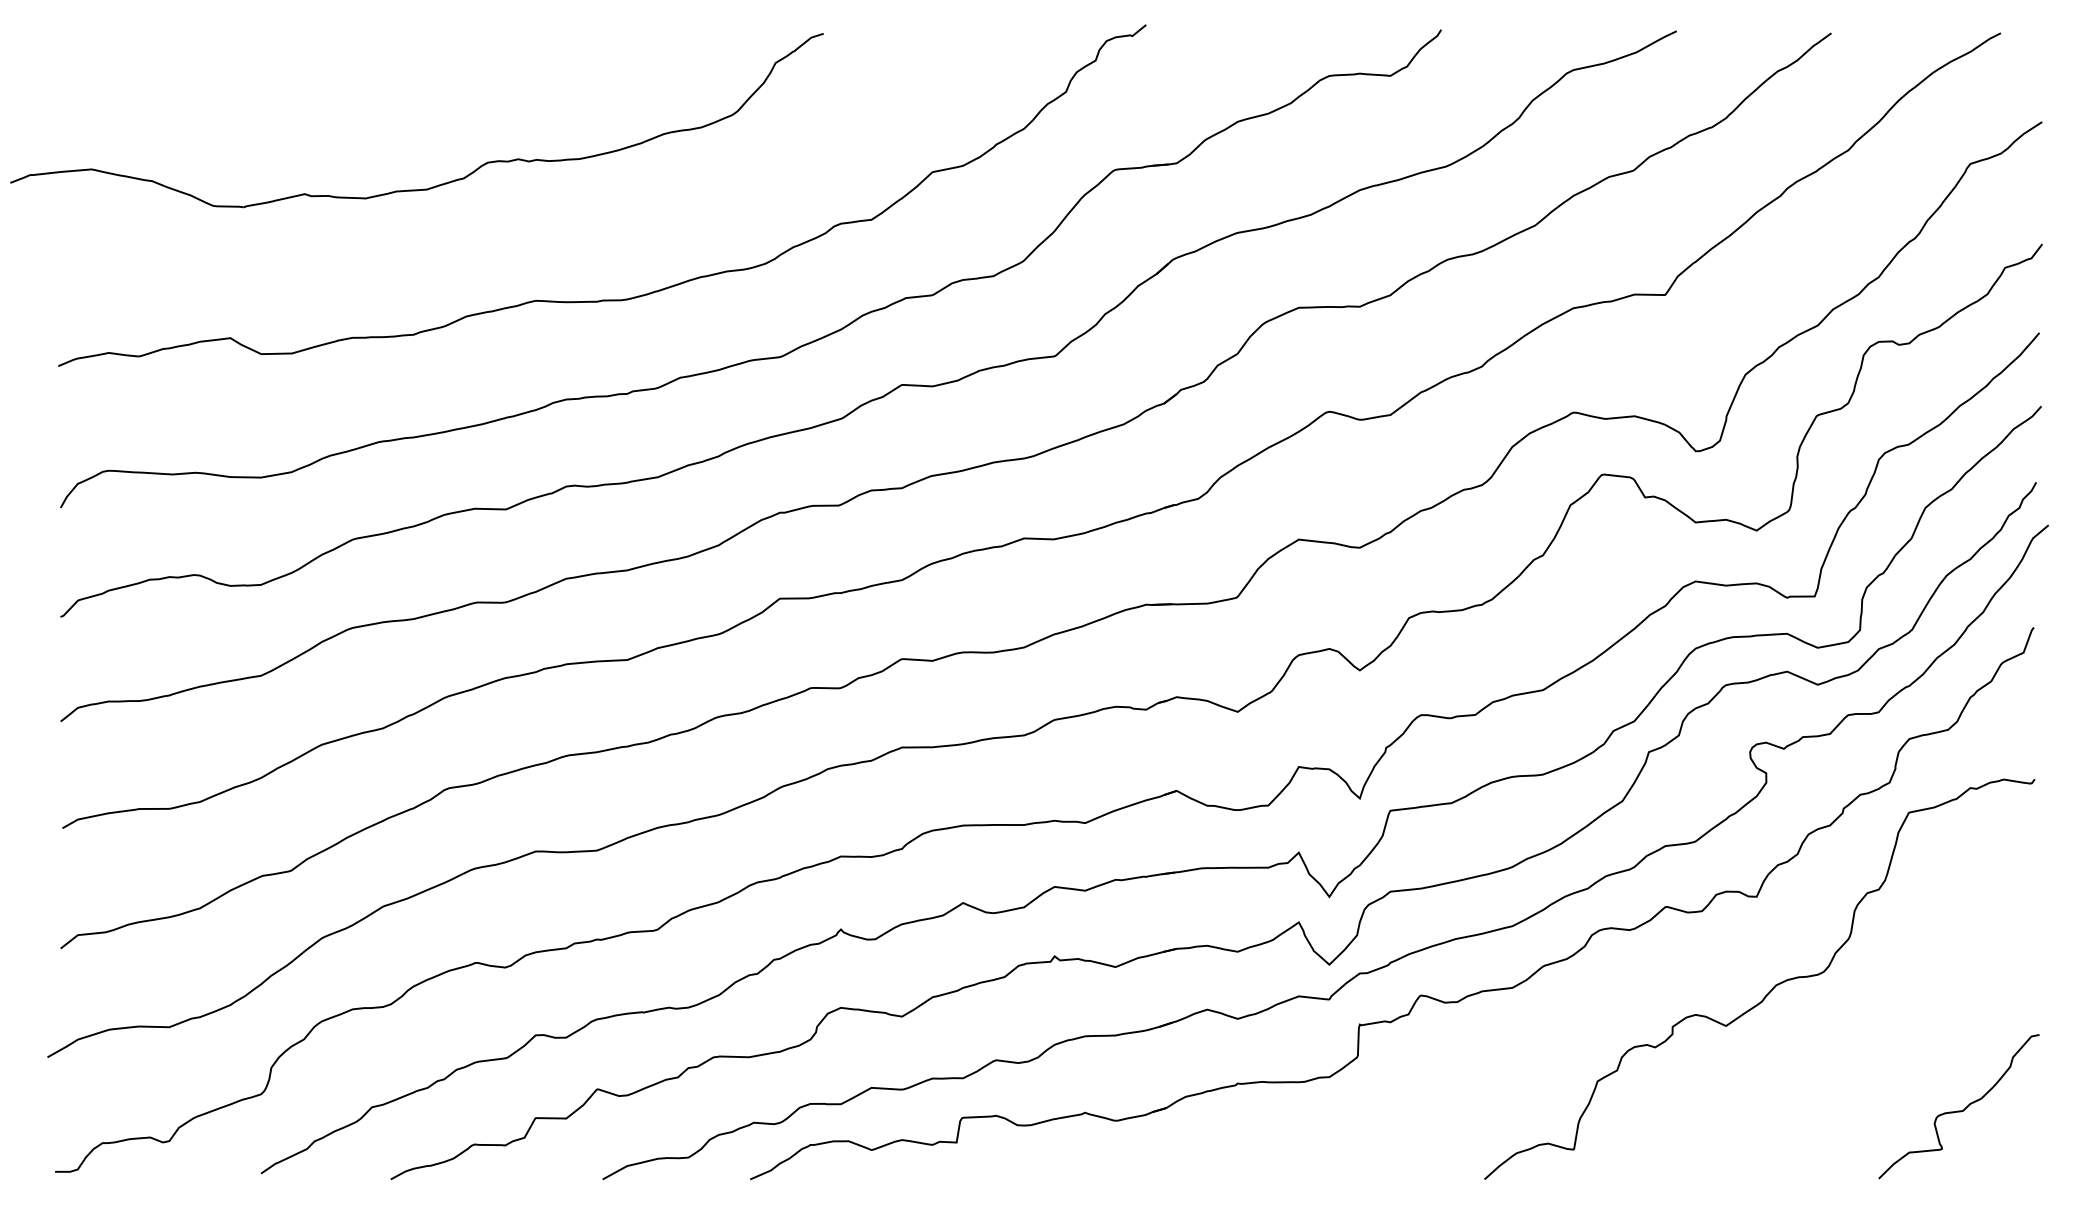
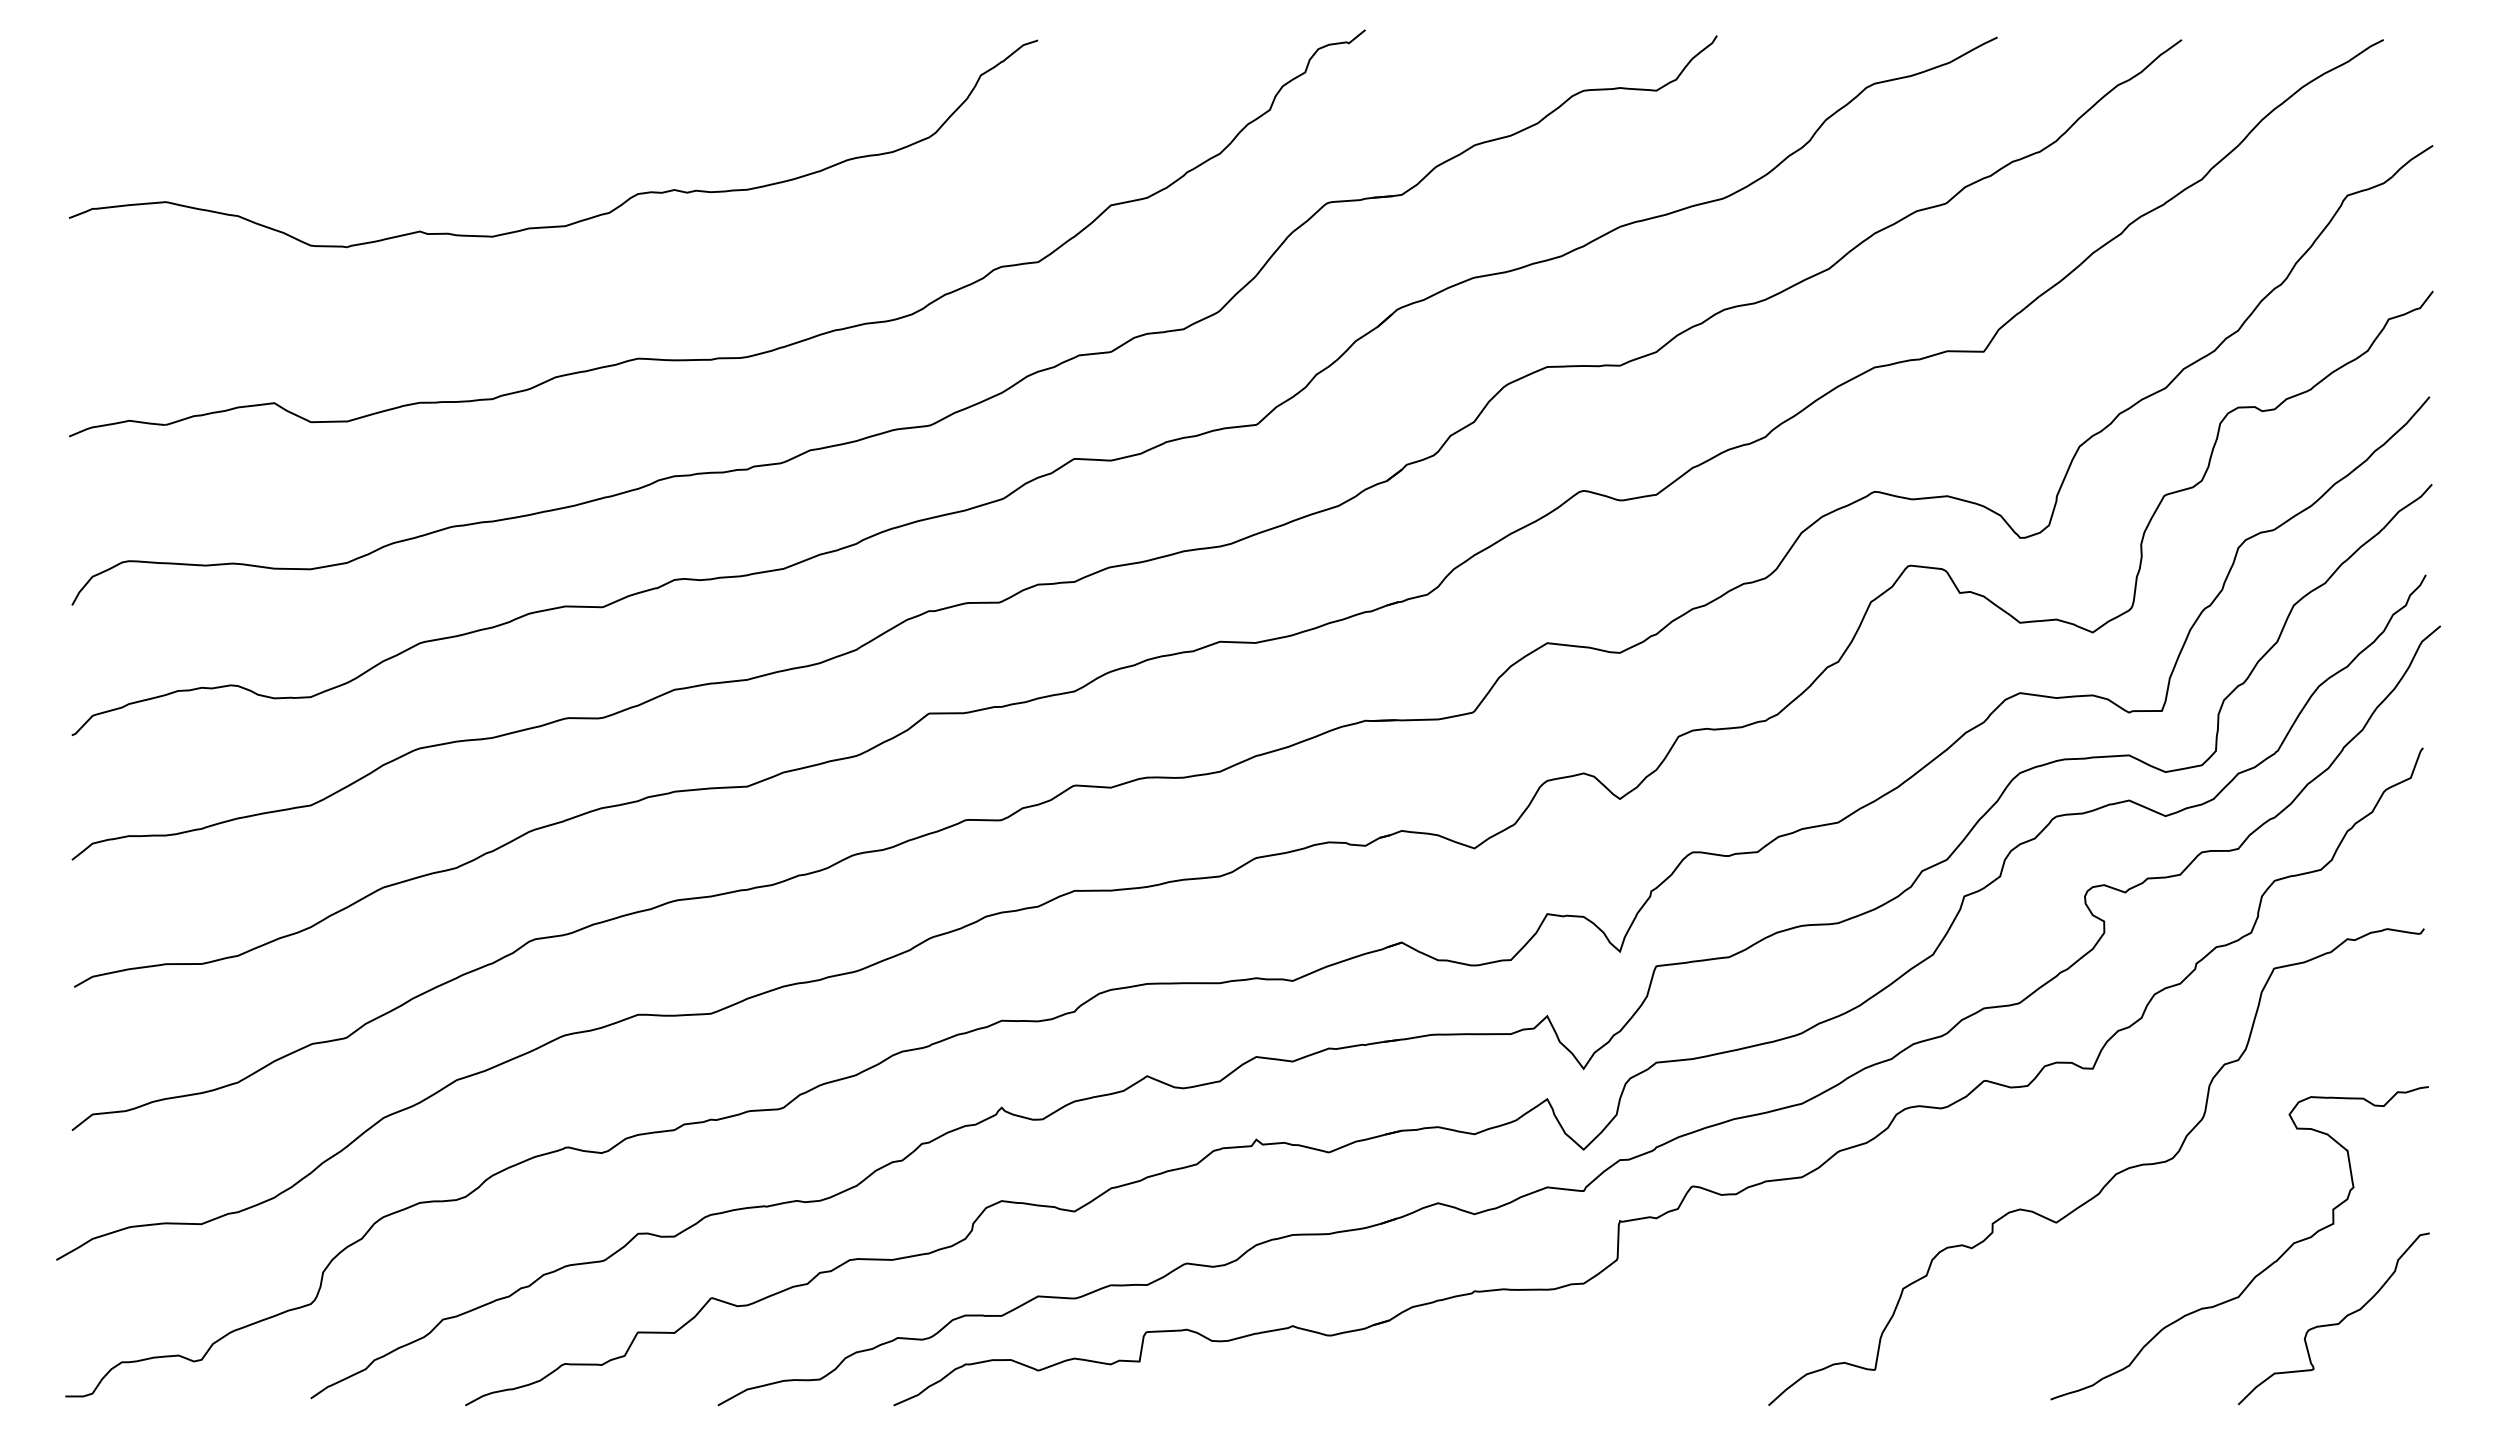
part: (437, 184) -> (578, 220), moved
curve: (1897, 1066) -> (2260, 1271), added

